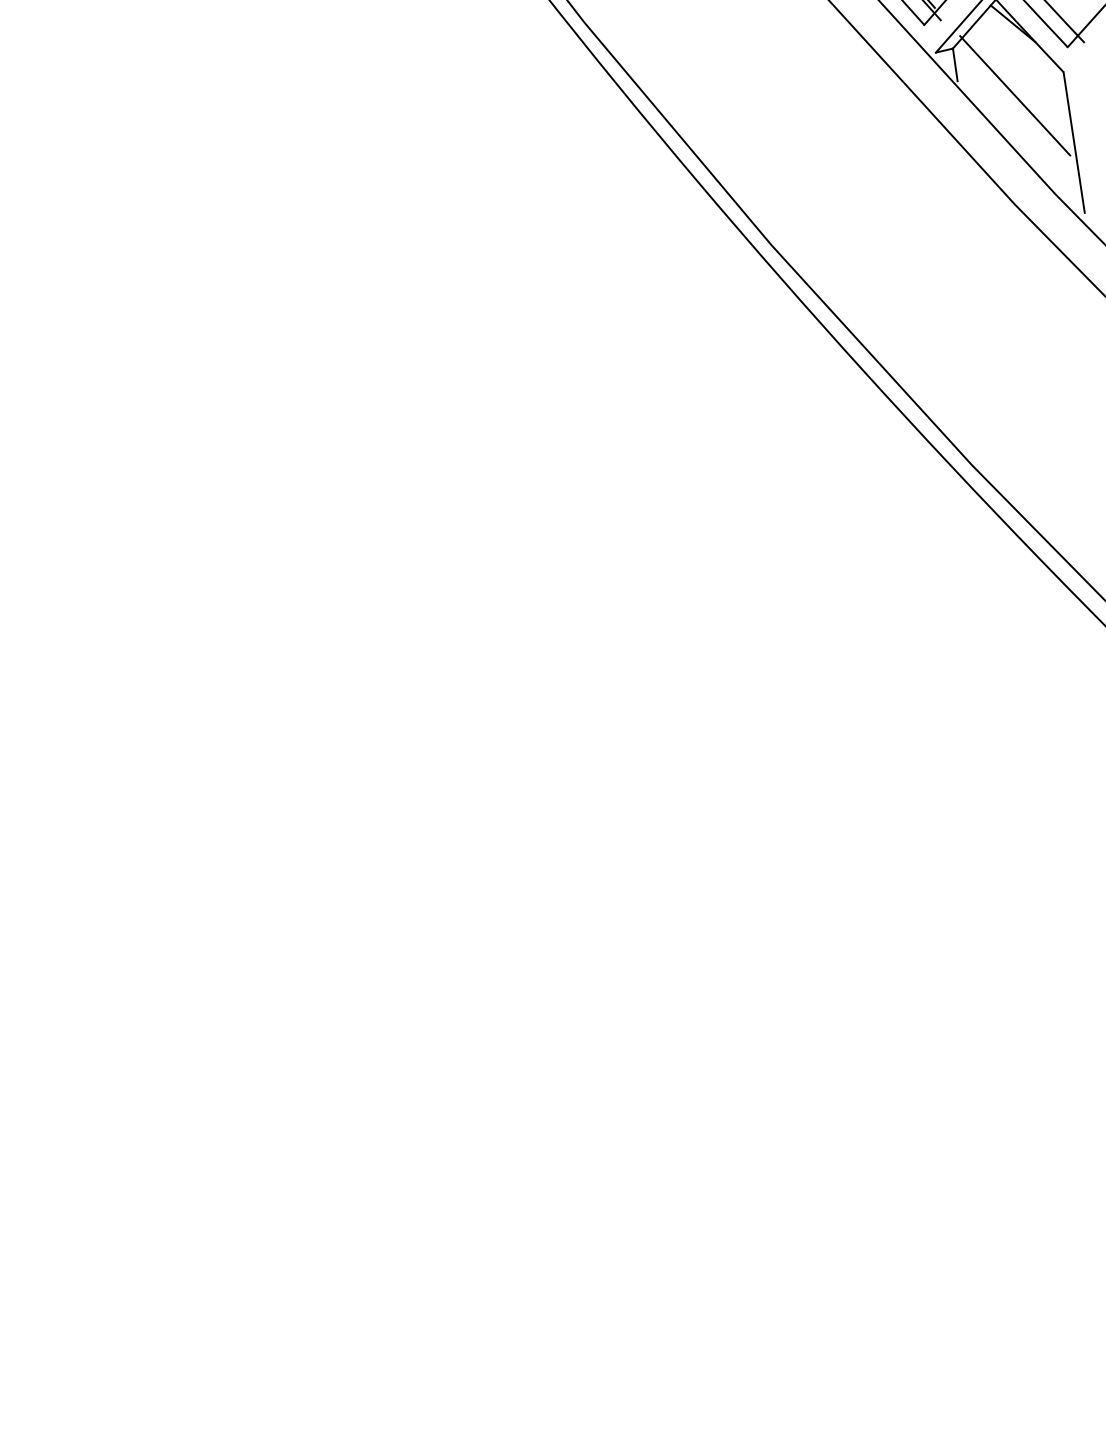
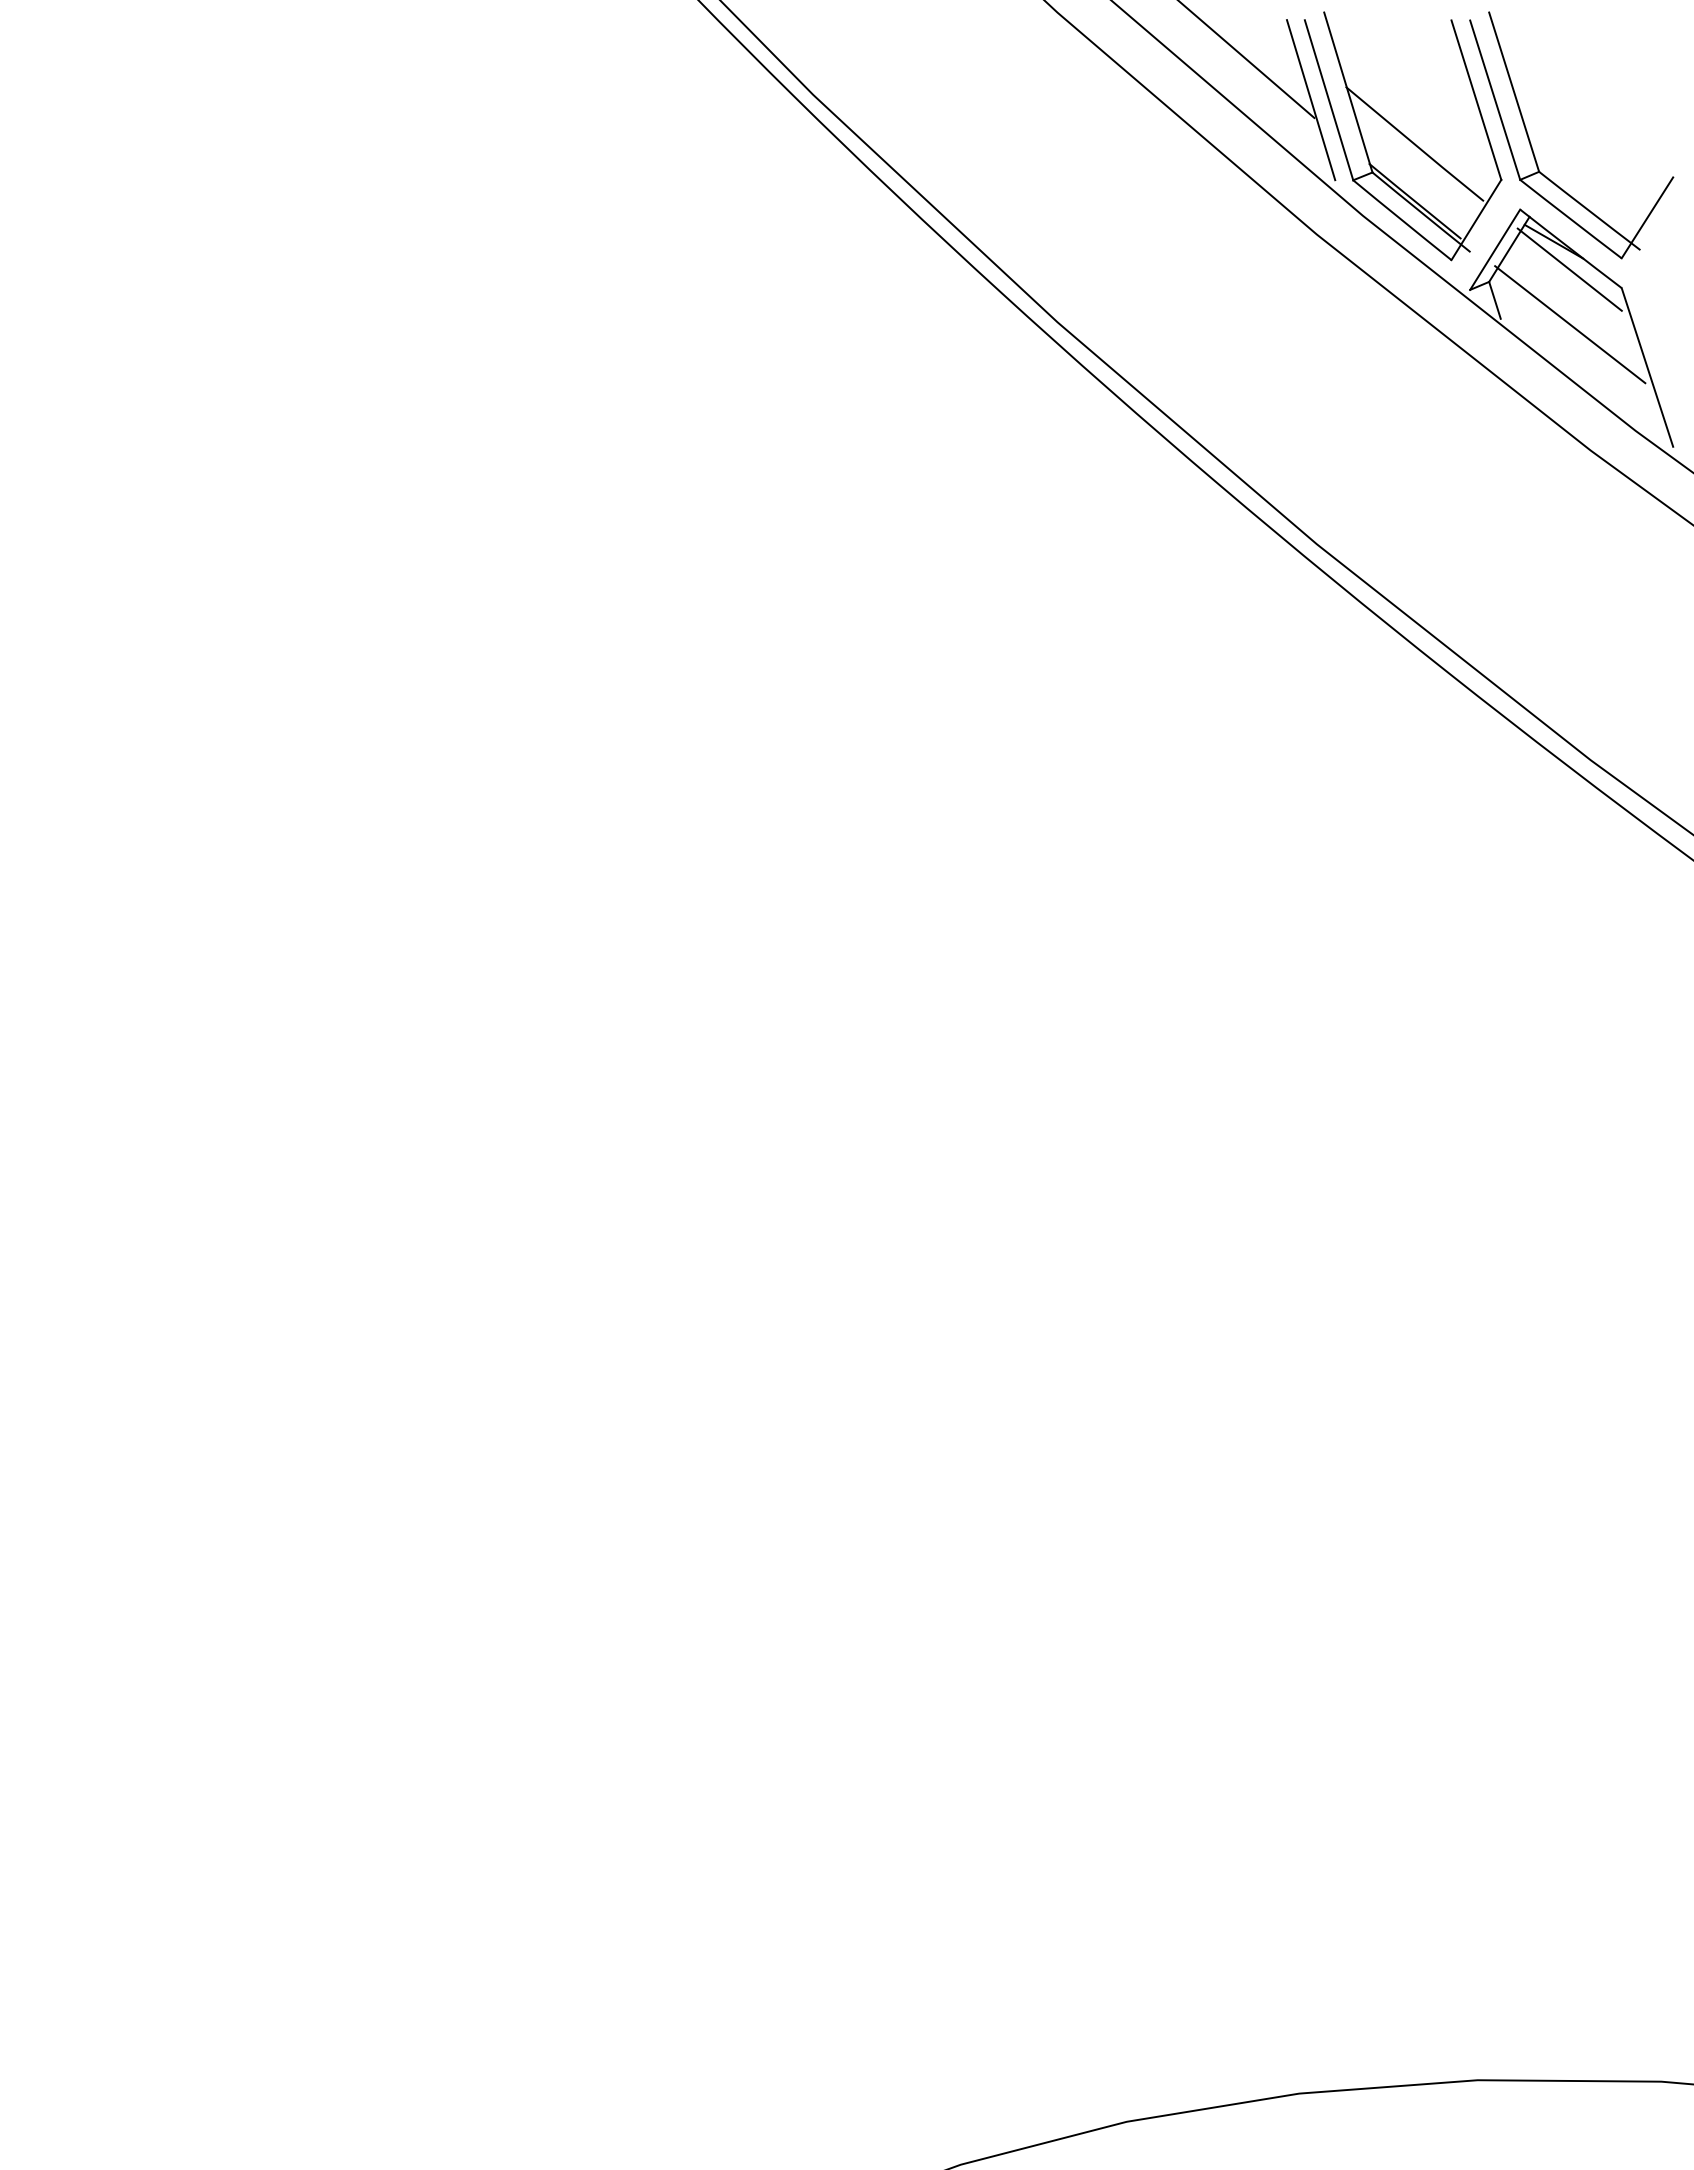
line: (1022, 49) -> (1569, 269), added

